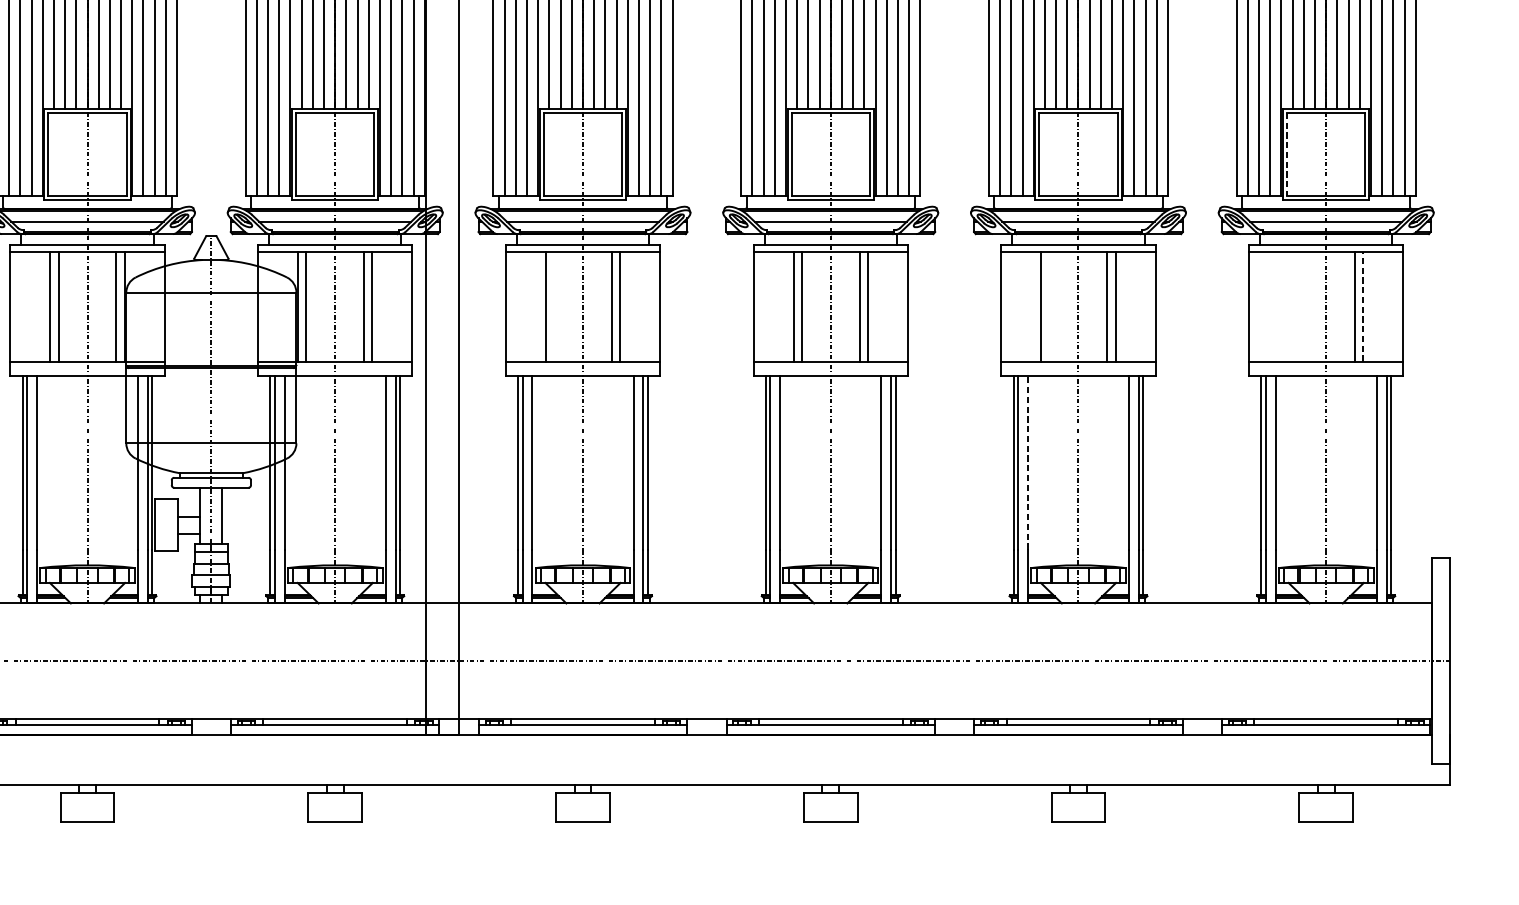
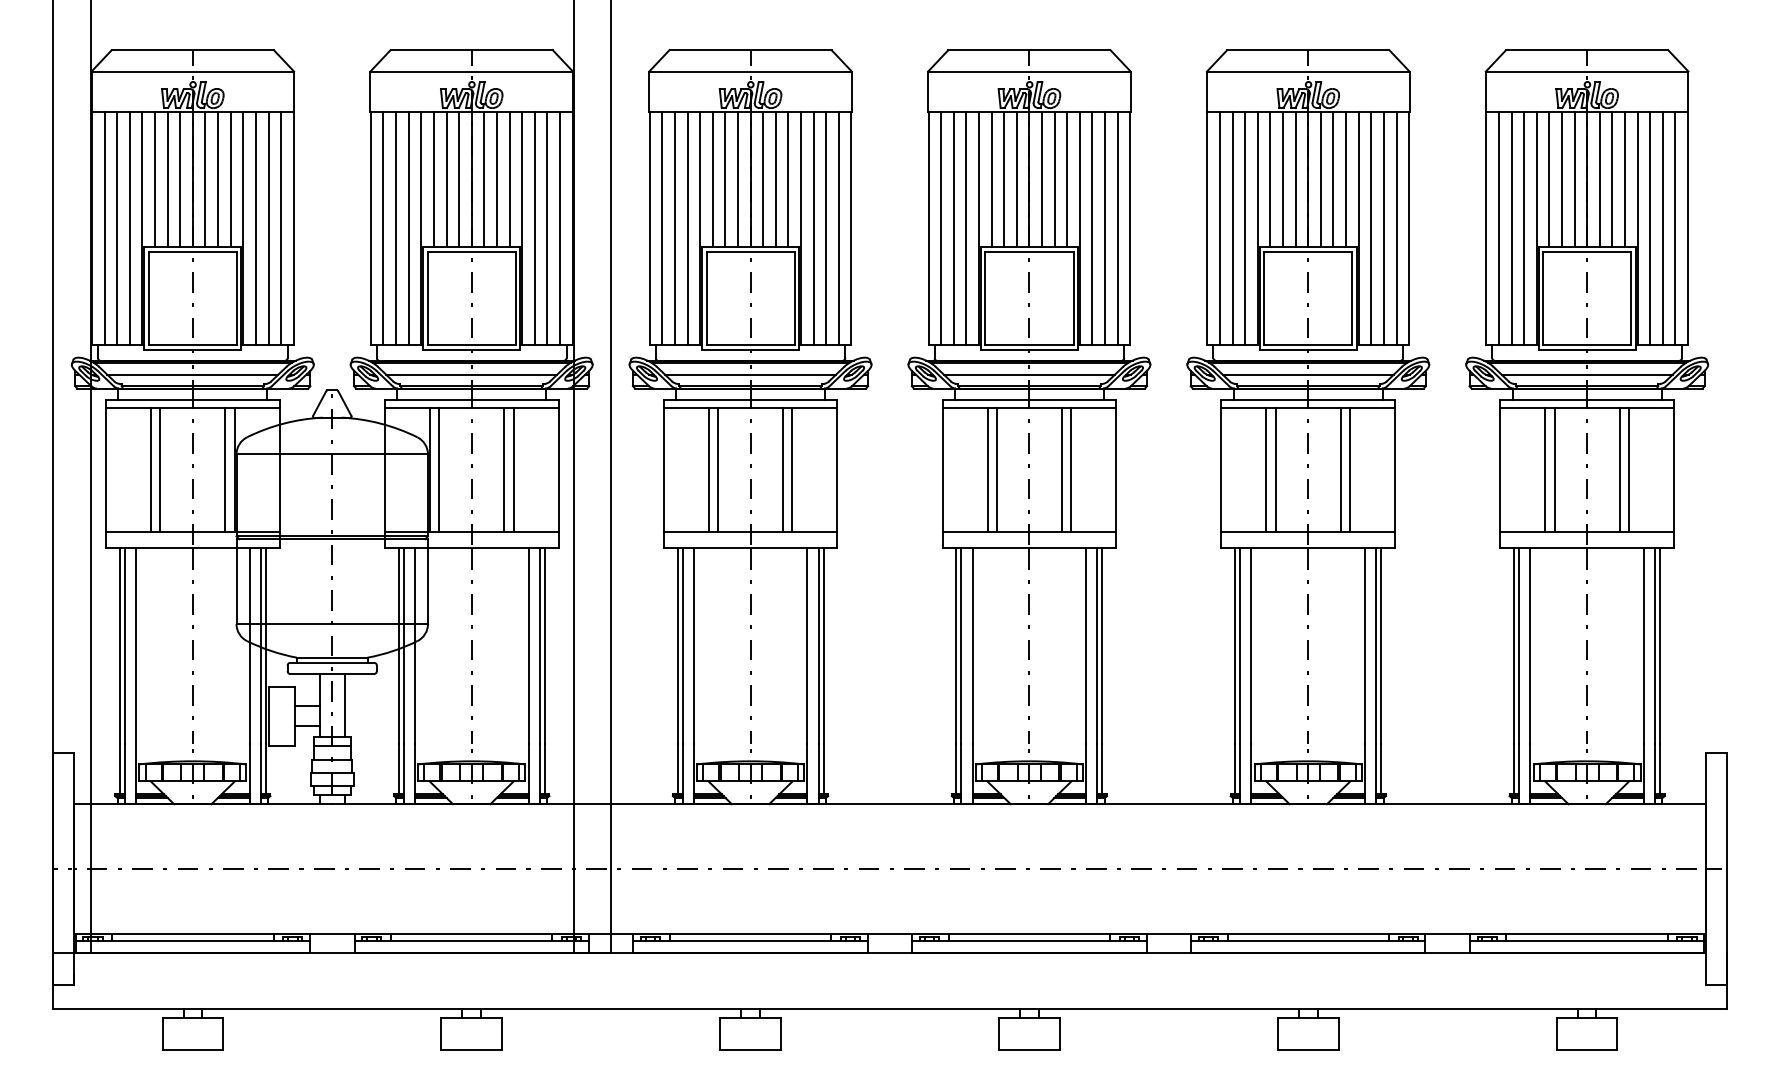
line: (1287, 154) -> (1543, 298), dashed -> solid
line: (554, 306) -> (718, 470), added
line: (1049, 306) -> (1275, 470), added
line: (1289, 306) -> (1545, 470), added
line: (1297, 306) -> (1554, 470), added
line: (1362, 306) -> (1628, 470), dashed -> solid
line: (1028, 462) -> (1251, 645), dashed -> solid

